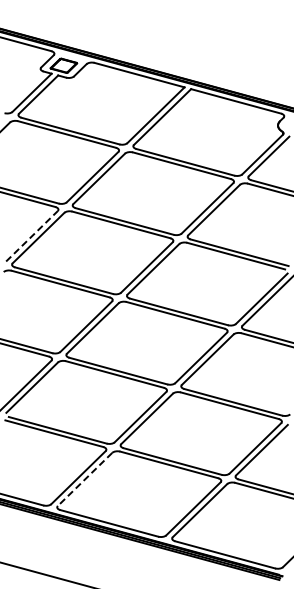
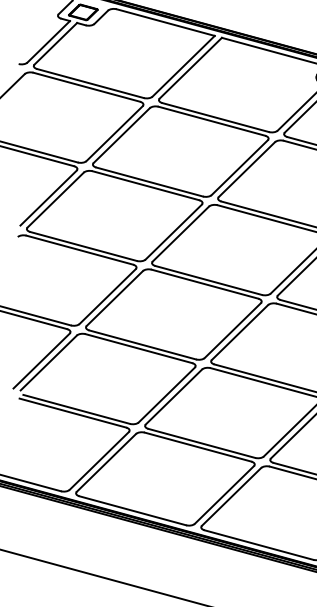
line: (32, 235) -> (49, 197), dashed -> solid
line: (85, 479) -> (106, 462), dashed -> solid

